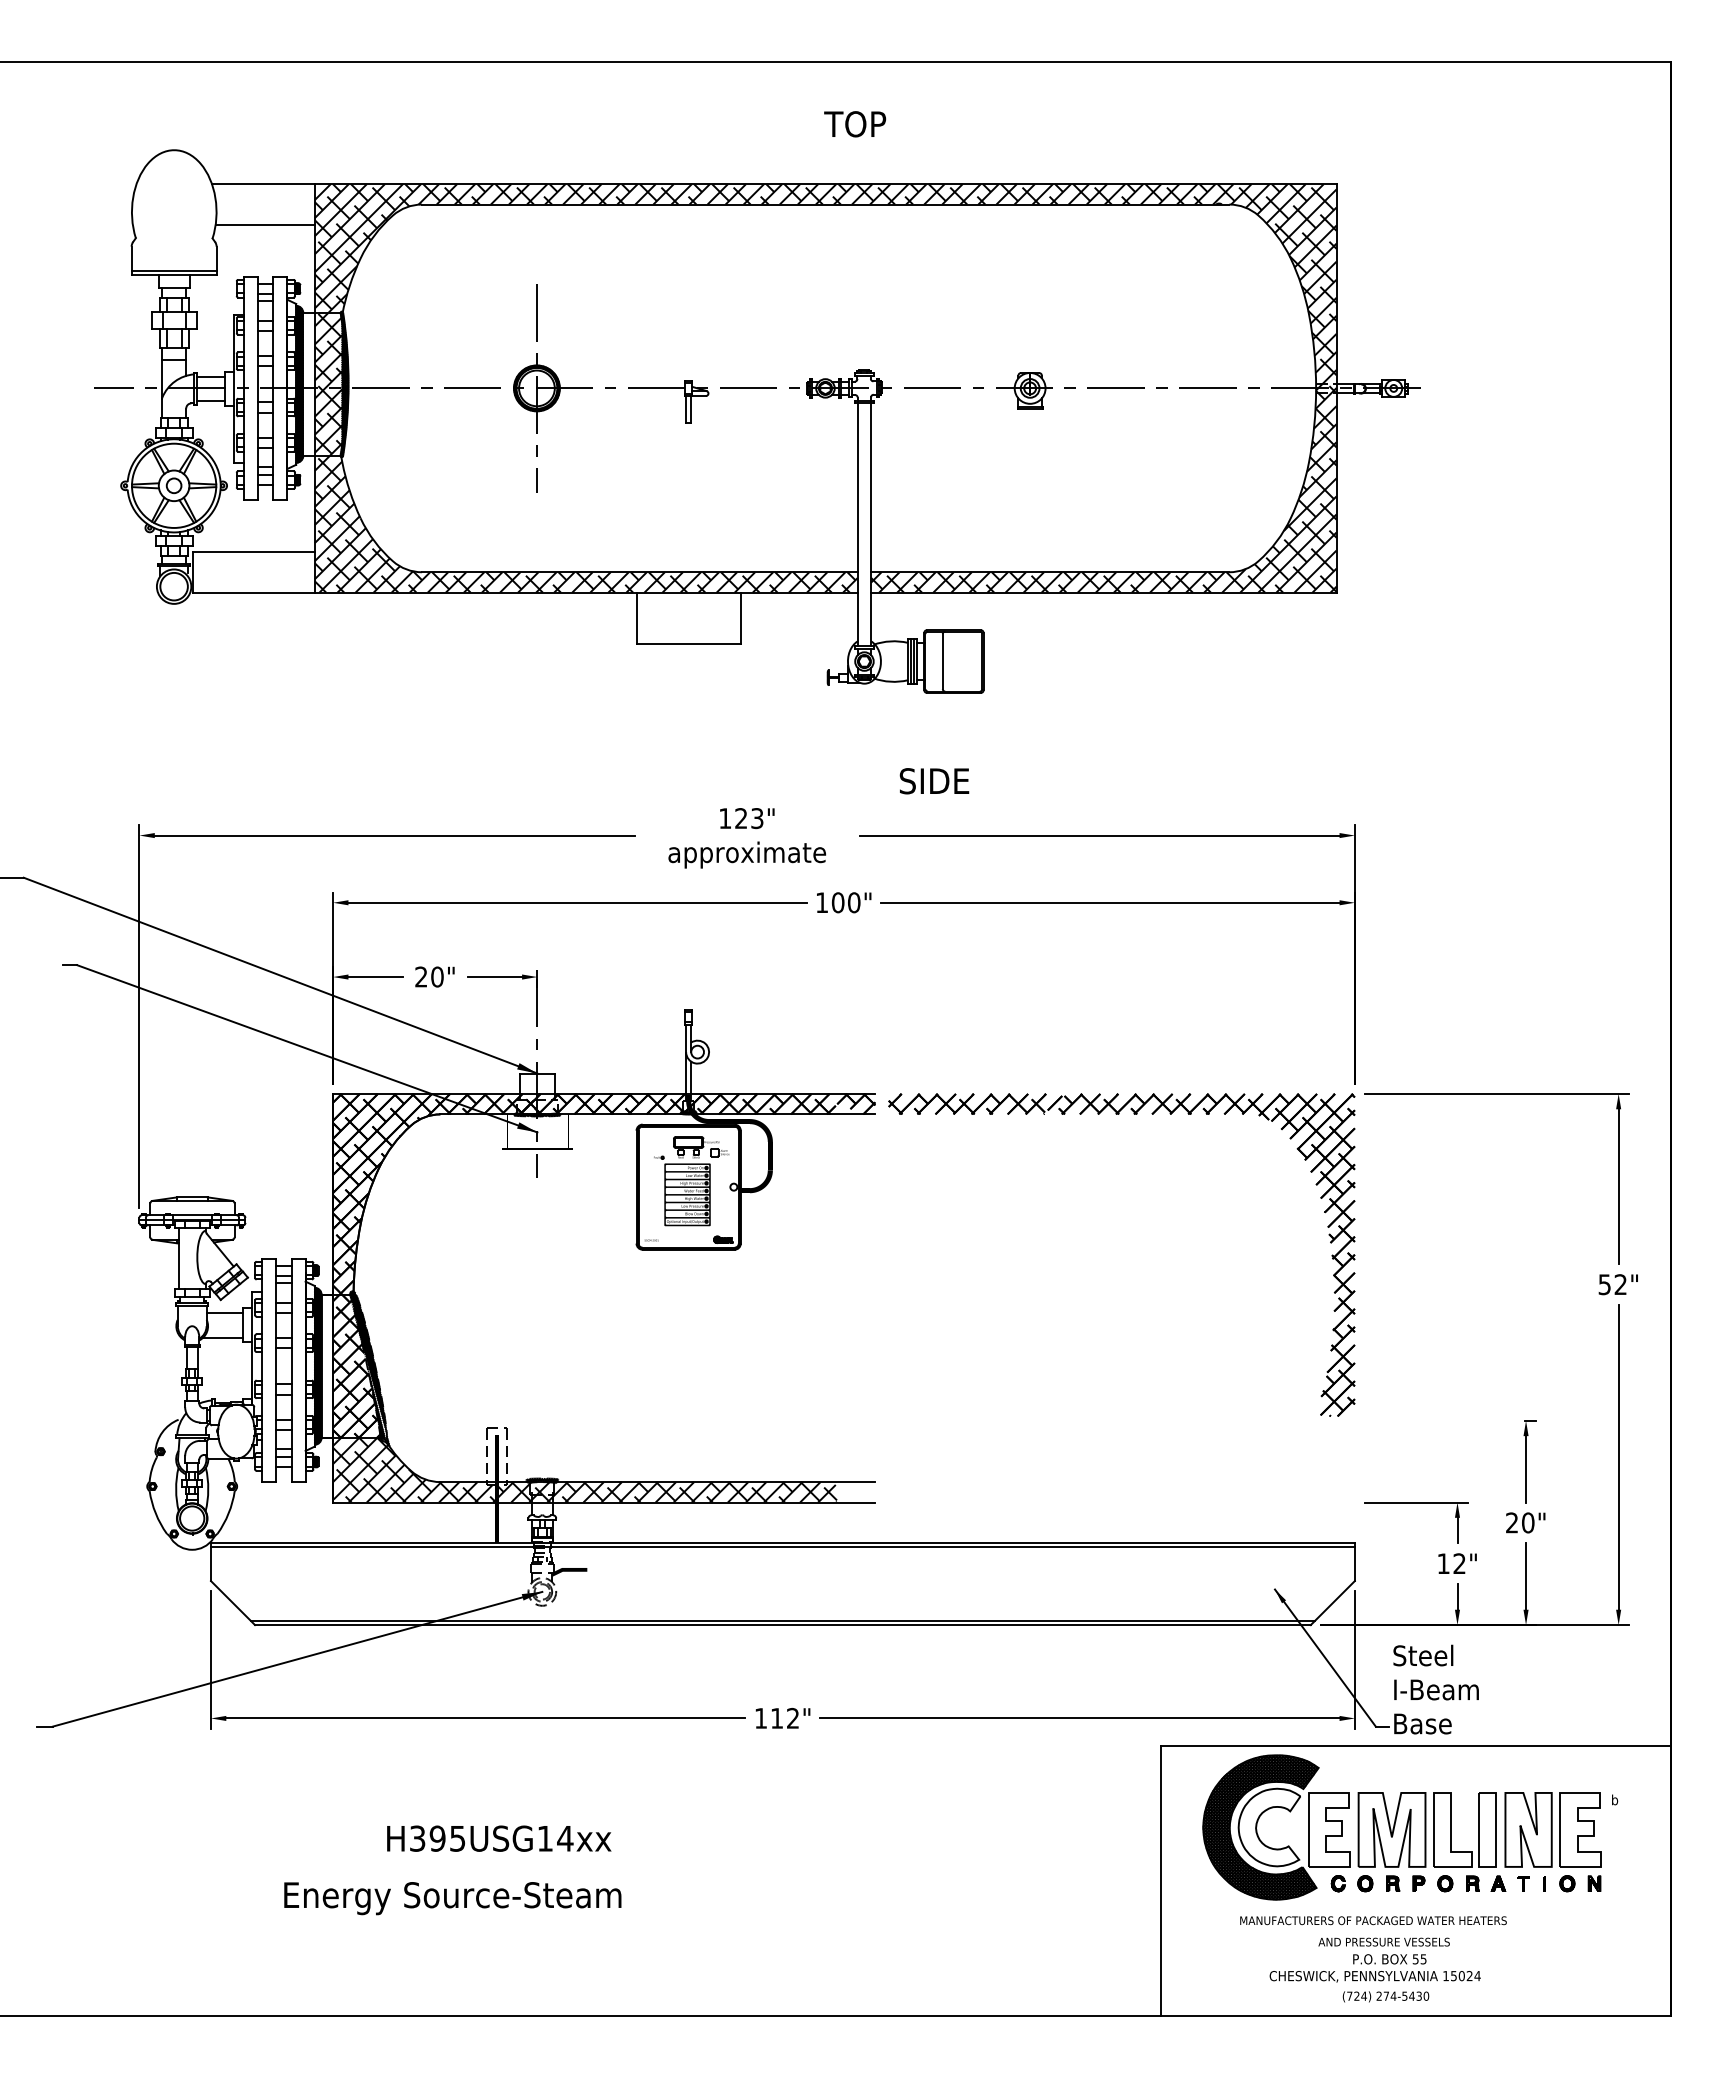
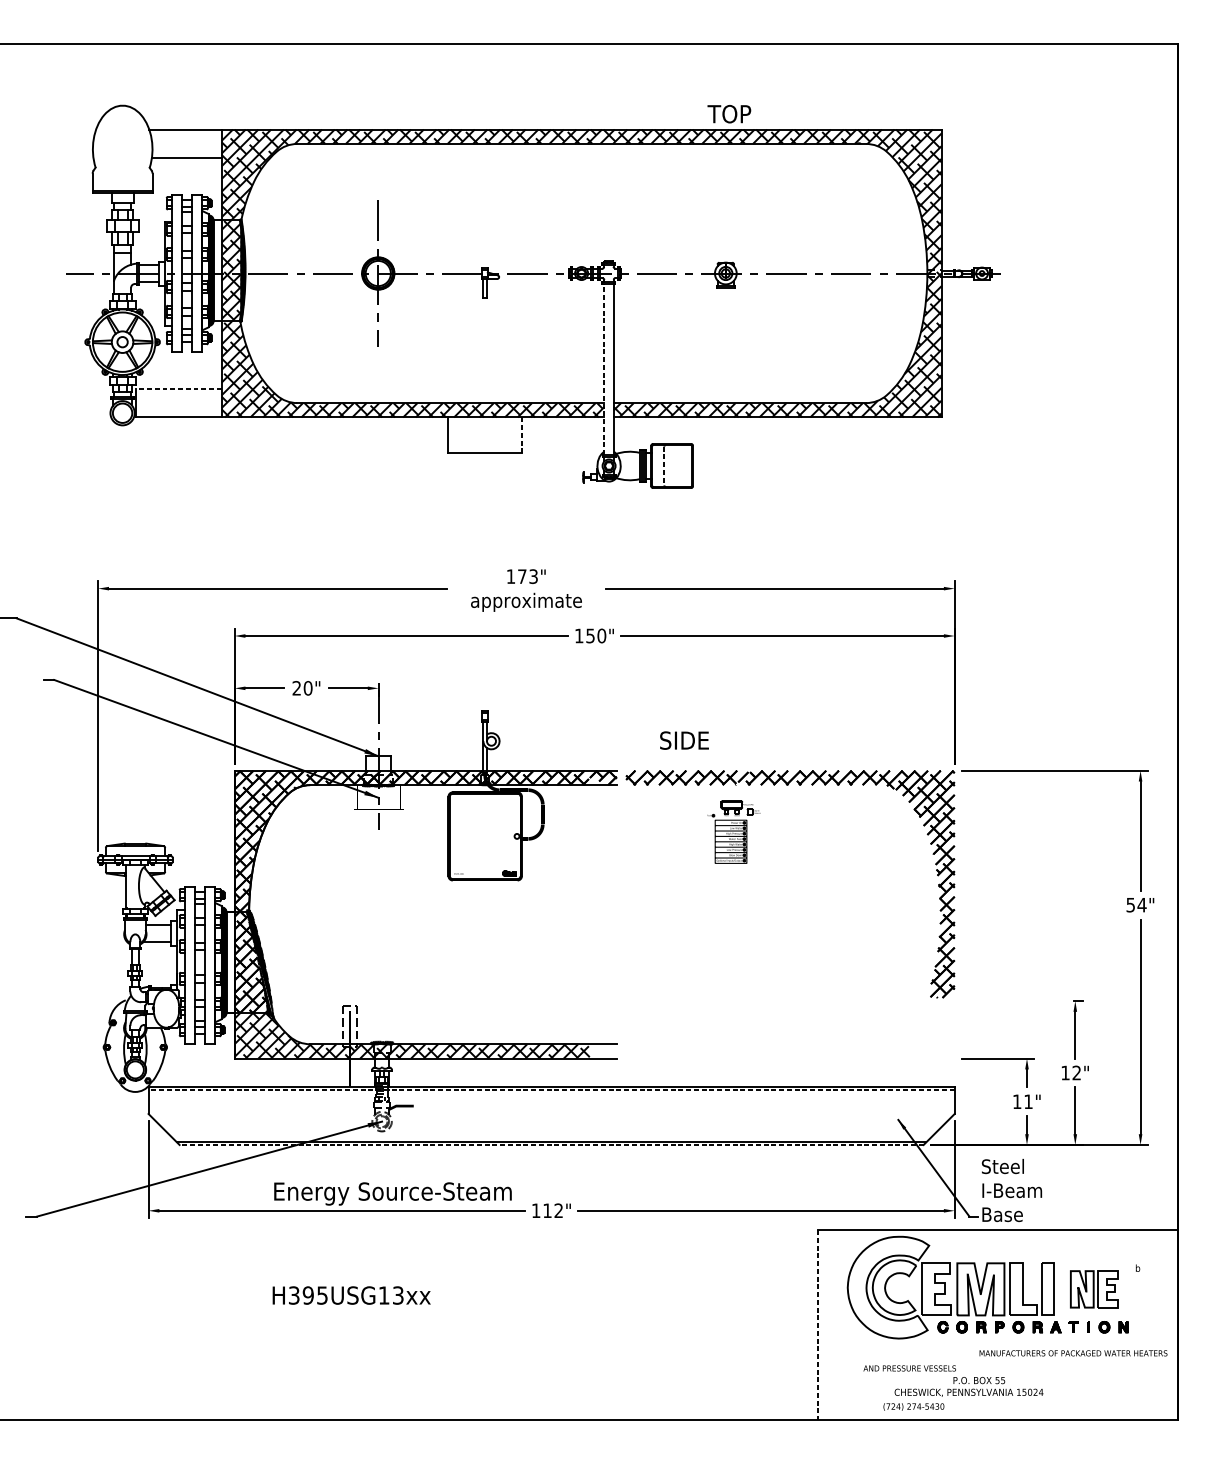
text: (855, 124) -> (729, 114), moved
line: (857, 524) -> (604, 369), solid -> dashed
line: (253, 551) -> (178, 388), solid -> dashed
line: (740, 618) -> (521, 435), solid -> dashed
line: (942, 661) -> (664, 465), solid -> dashed
text: (934, 781) -> (684, 740), moved
text: (741, 818) -> (522, 576), 123" -> 173"
text: (837, 902) -> (590, 635), 100" -> 150"
part: (691, 1181) -> (733, 832), moved
text: (1620, 1284) -> (1141, 905), 52" -> 54"
text: (1520, 1522) -> (1071, 1072), 20" -> 12"
line: (782, 1547) -> (551, 1090), solid -> dashed
text: (1459, 1563) -> (1028, 1101), 12" -> 11"
line: (782, 1625) -> (551, 1145), solid -> dashed
hatch: (1260, 1827) -> (888, 1287), removed
part: (1552, 1829) -> (1093, 1289), size x0.7
text: (565, 1838) -> (398, 1295), H395USG14xx -> H395USG13xx
line: (1160, 1880) -> (817, 1325), solid -> dashed
text: (452, 1898) -> (392, 1193), moved
text: (1373, 1920) -> (1073, 1353), moved
text: (1383, 1941) -> (909, 1367), moved
text: (1385, 1996) -> (913, 1406), moved

